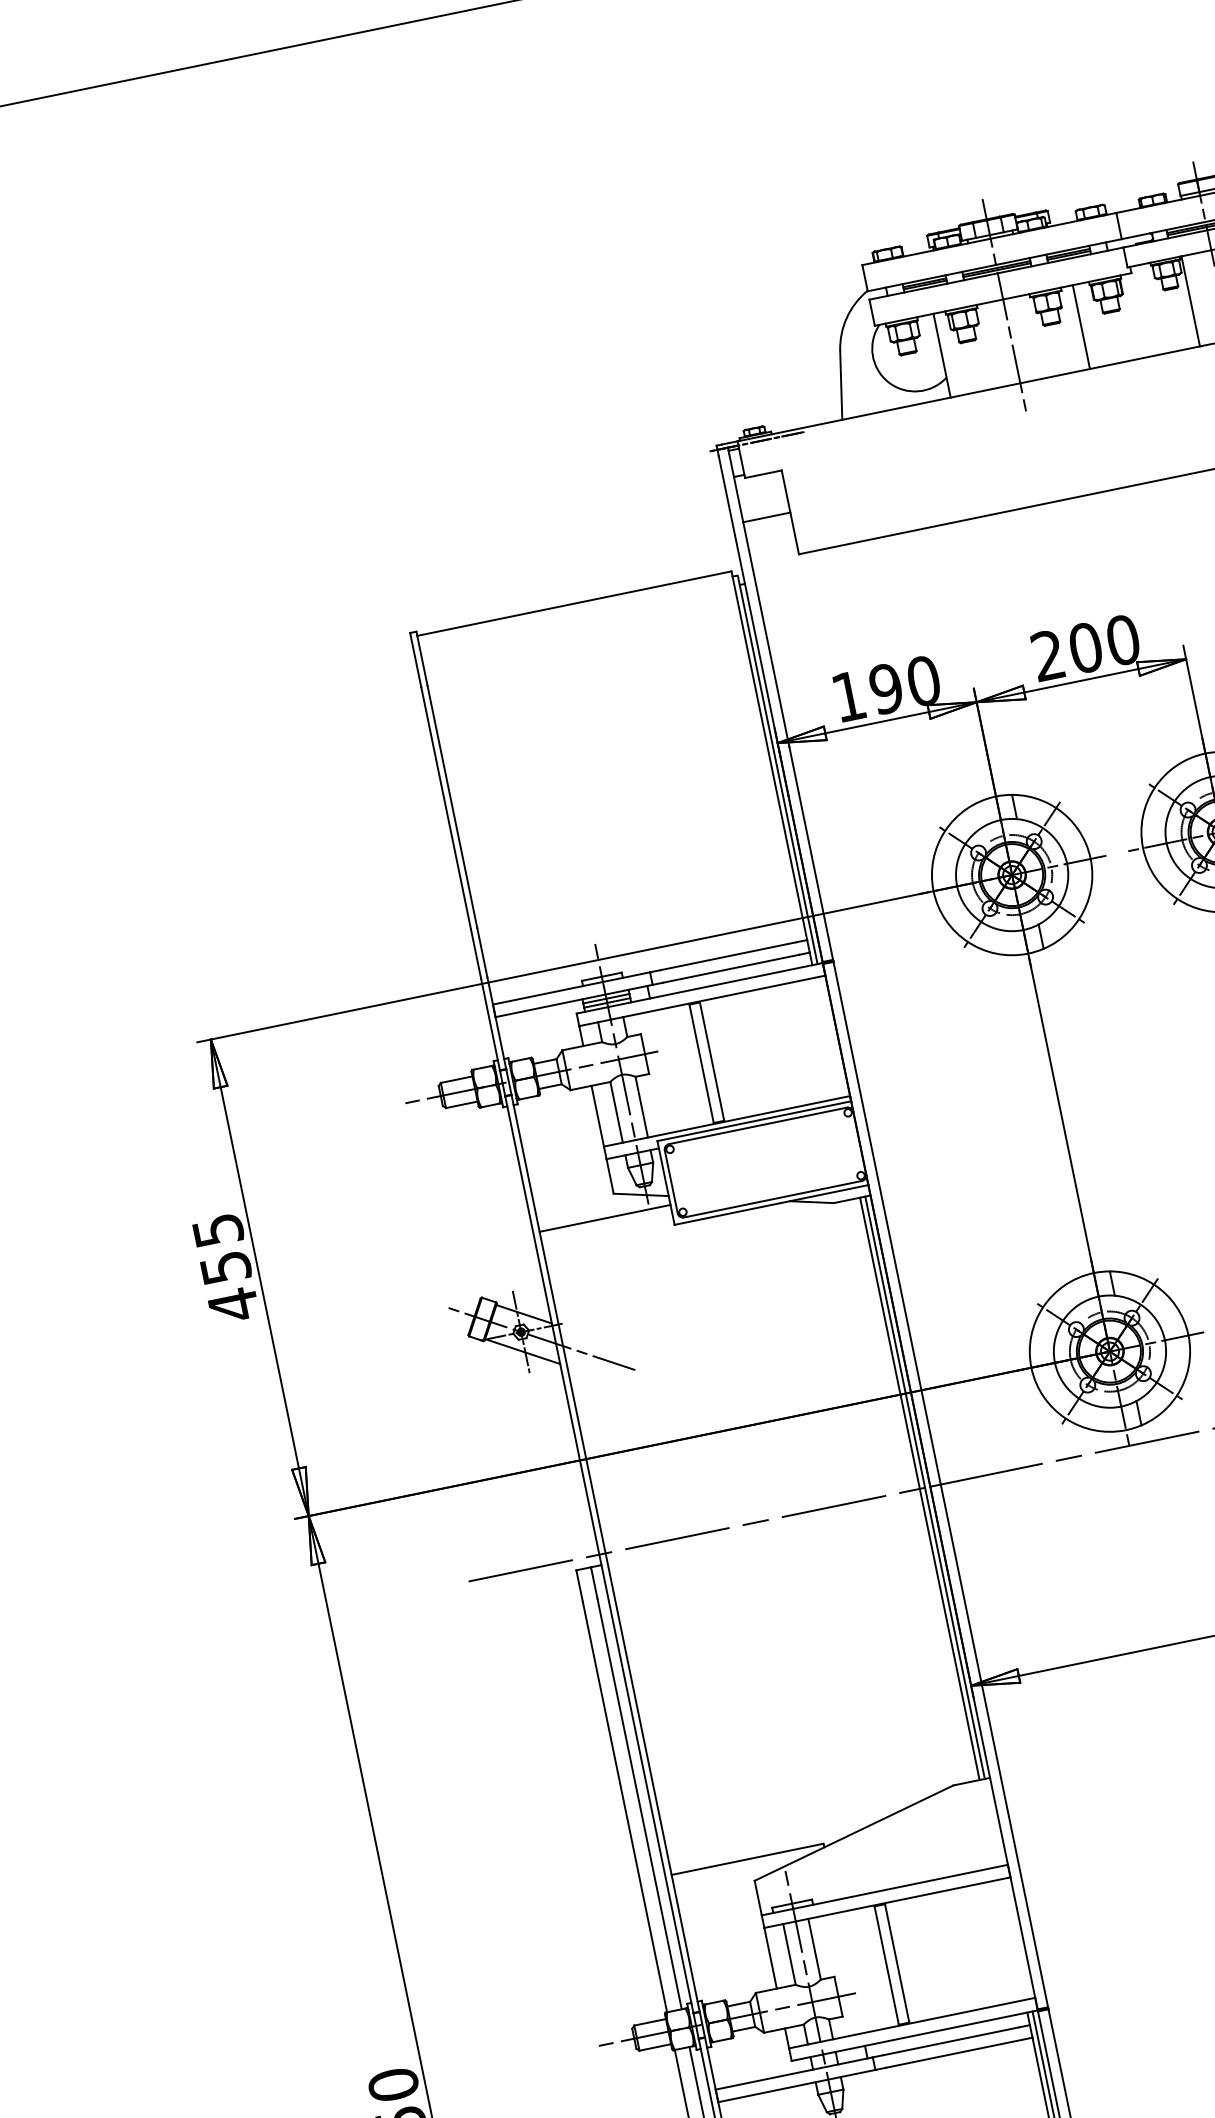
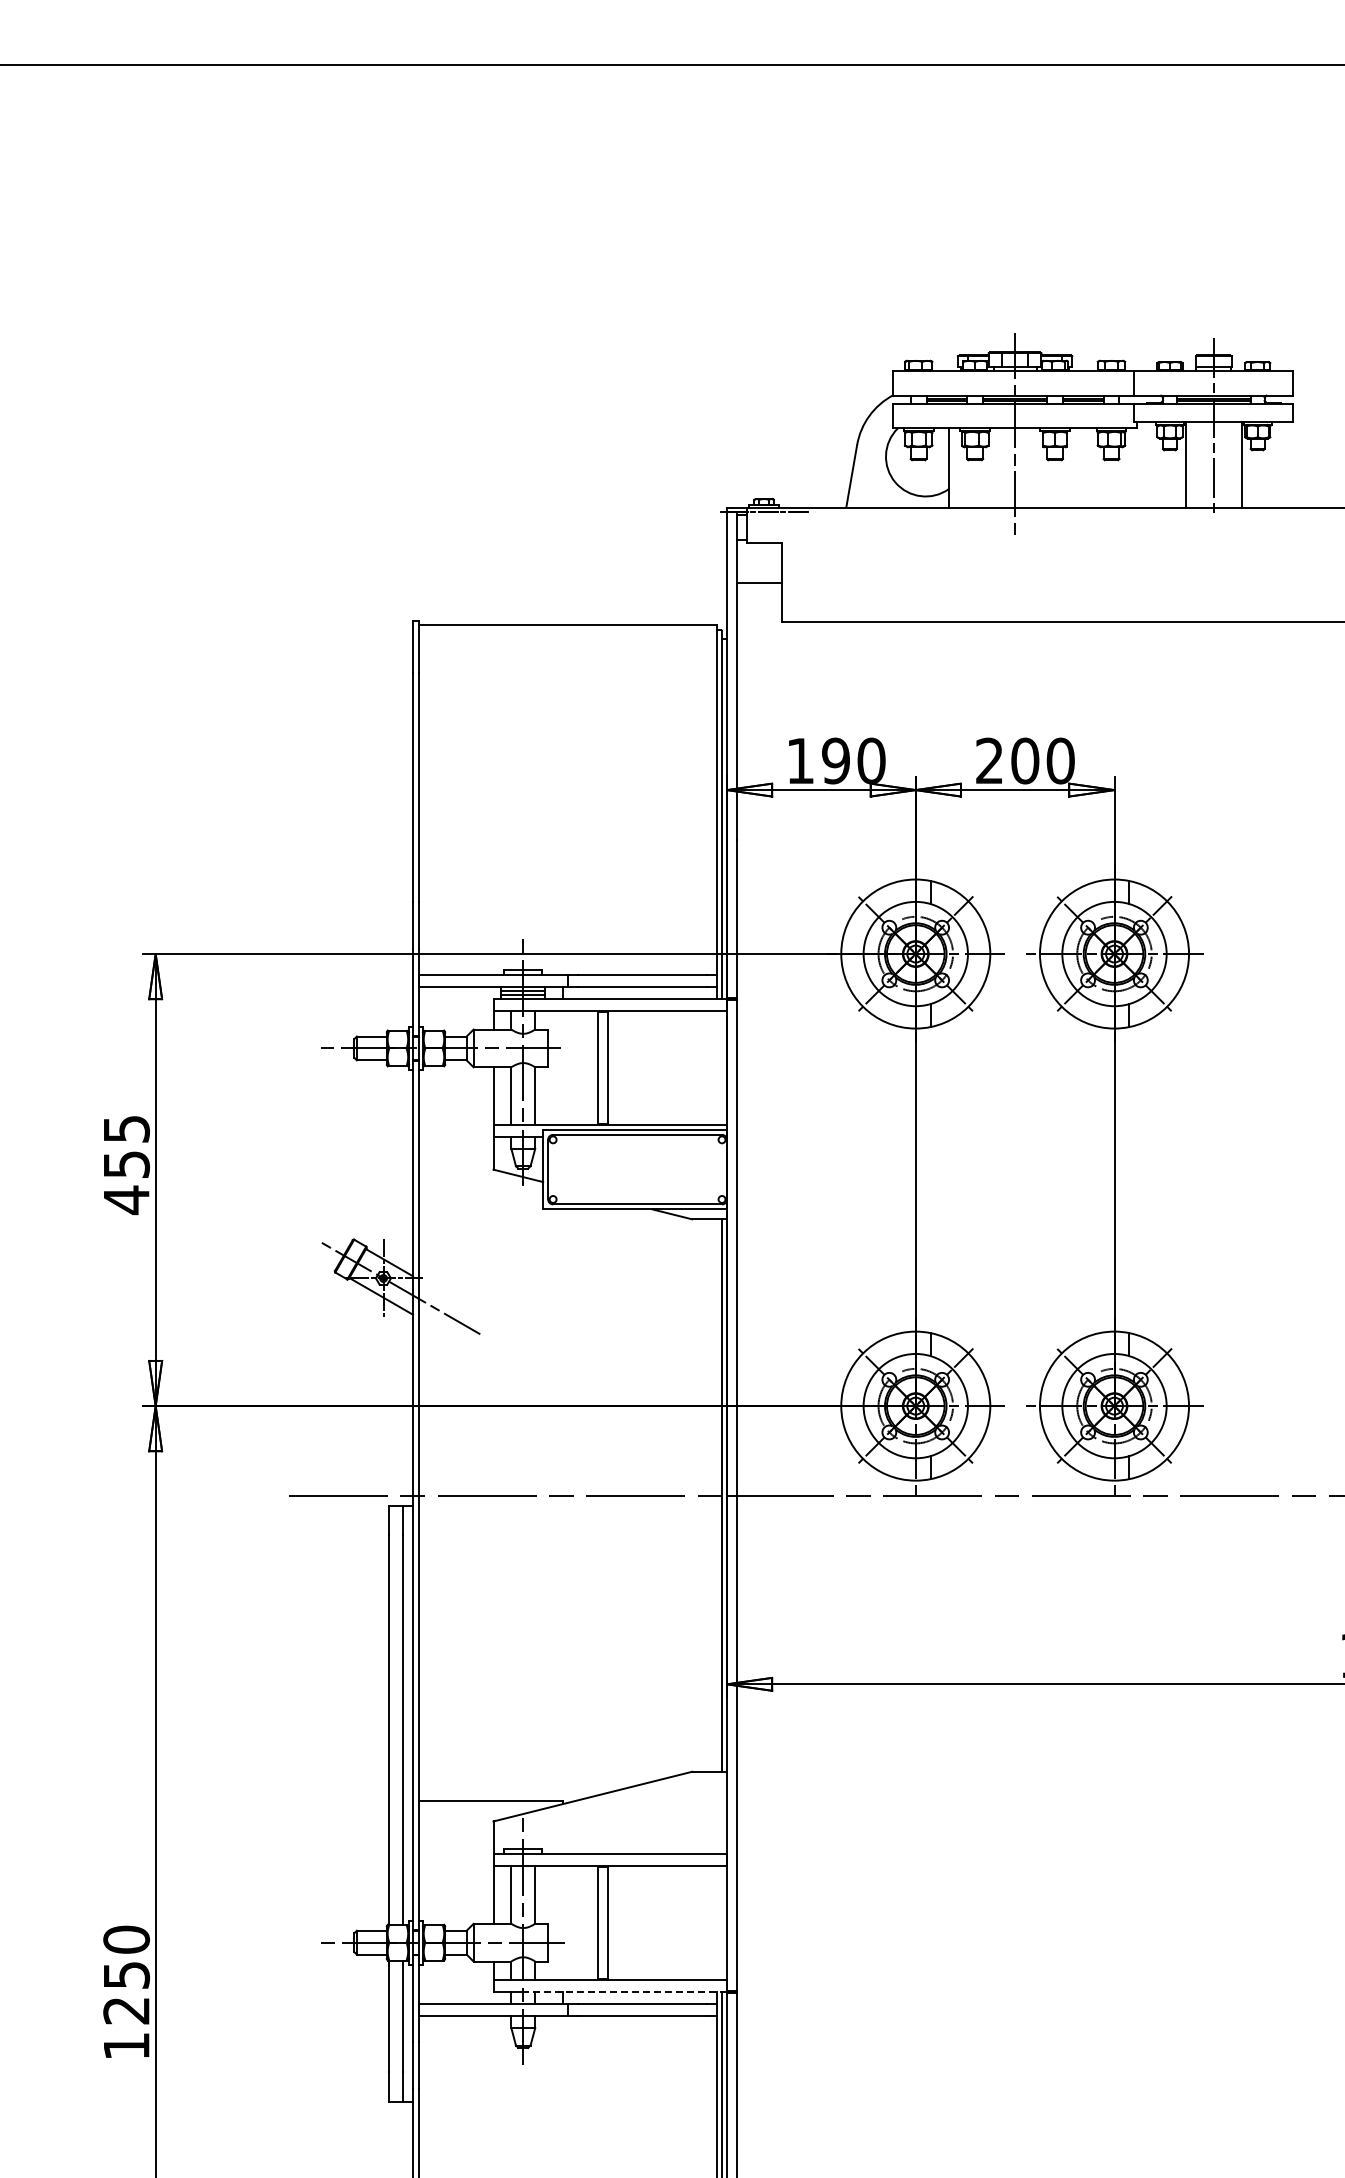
line: (1081, 326) -> (1081, 467), removed
line: (604, 1218) -> (480, 1190), removed
line: (920, 1488) -> (717, 1495), removed
line: (930, 2032) -> (625, 1992), solid -> dashed

